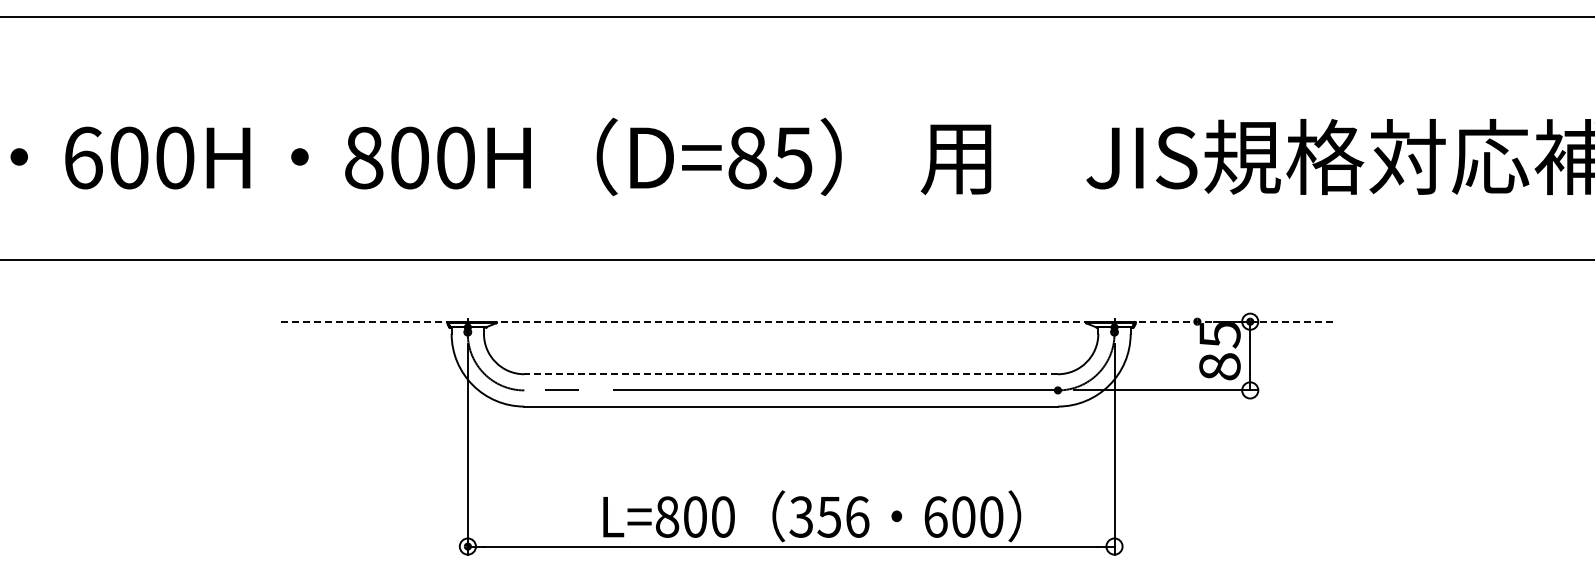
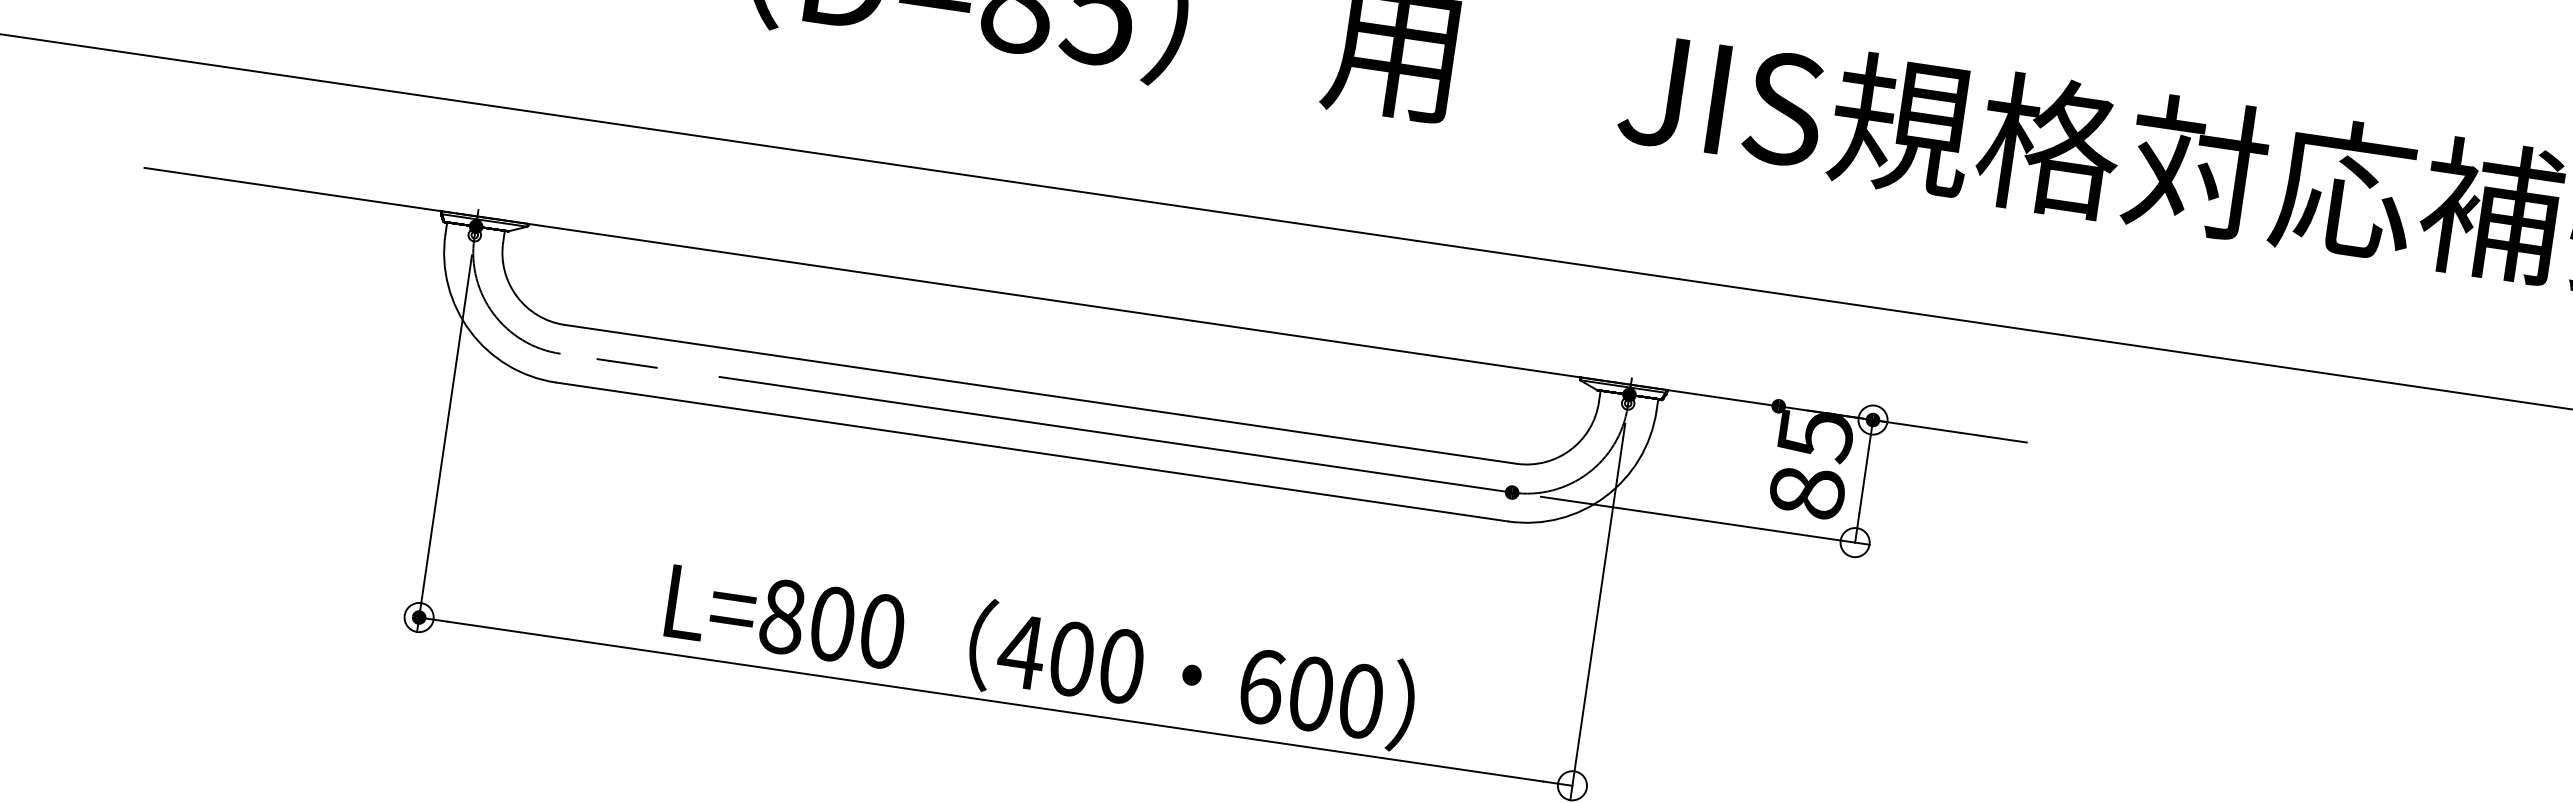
line: (808, 321) -> (1085, 304), dashed -> solid
line: (791, 374) -> (1041, 394), dashed -> solid
text: (828, 516) -> (1070, 657), 356 -> 400

